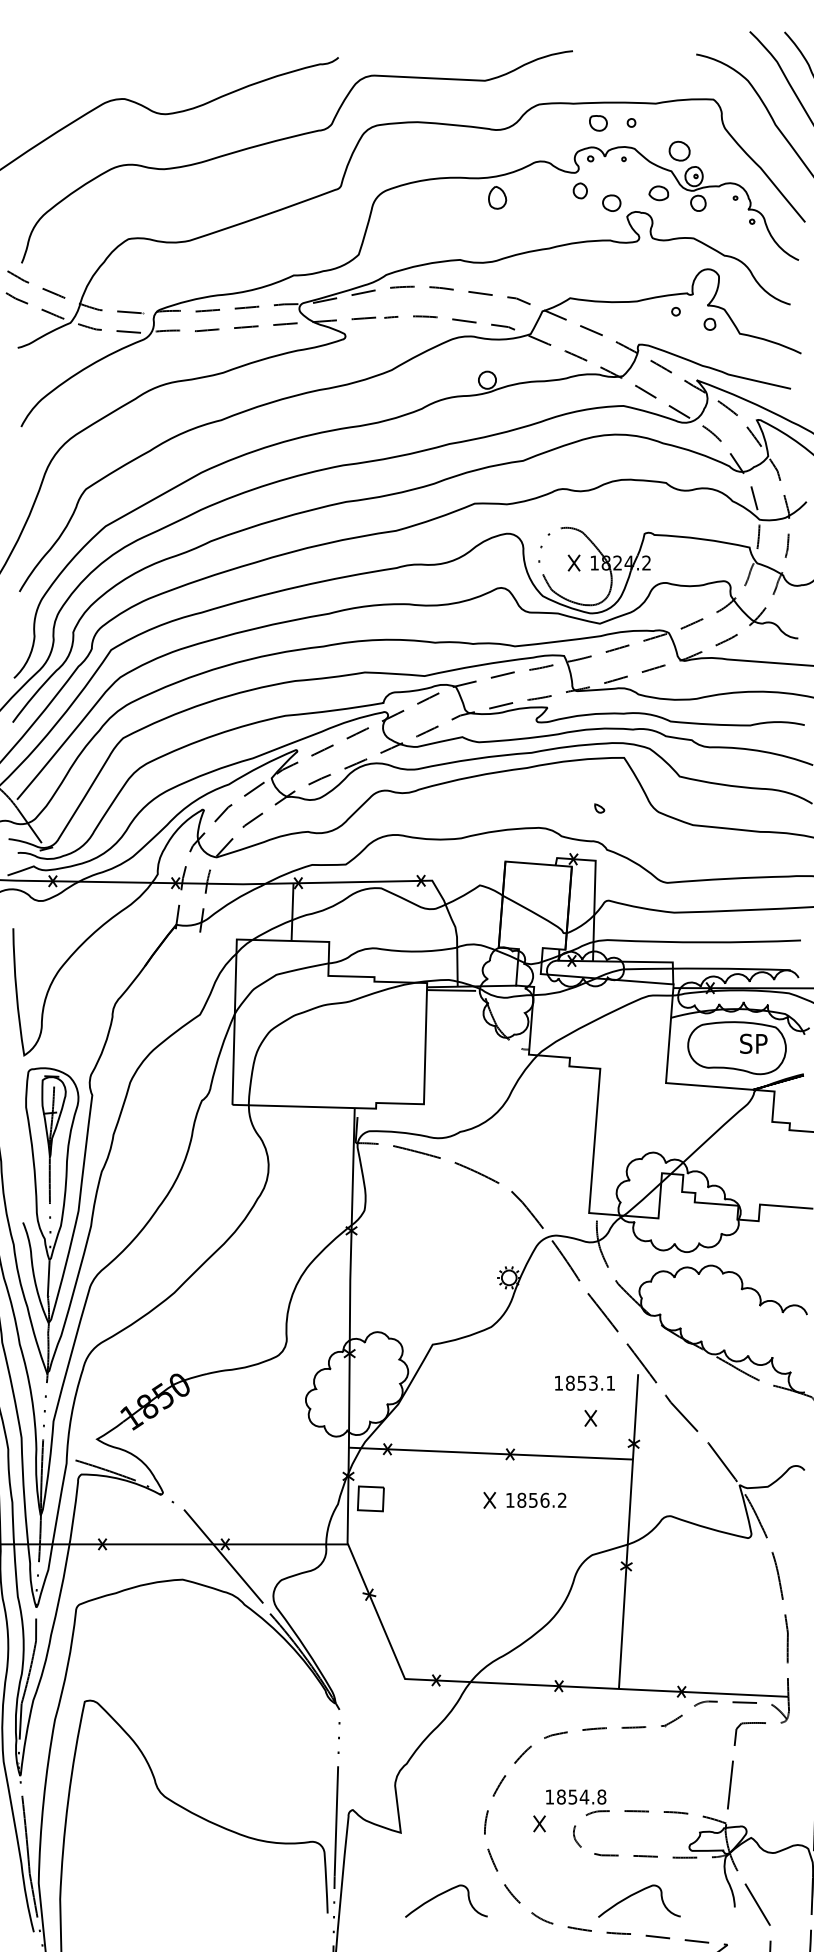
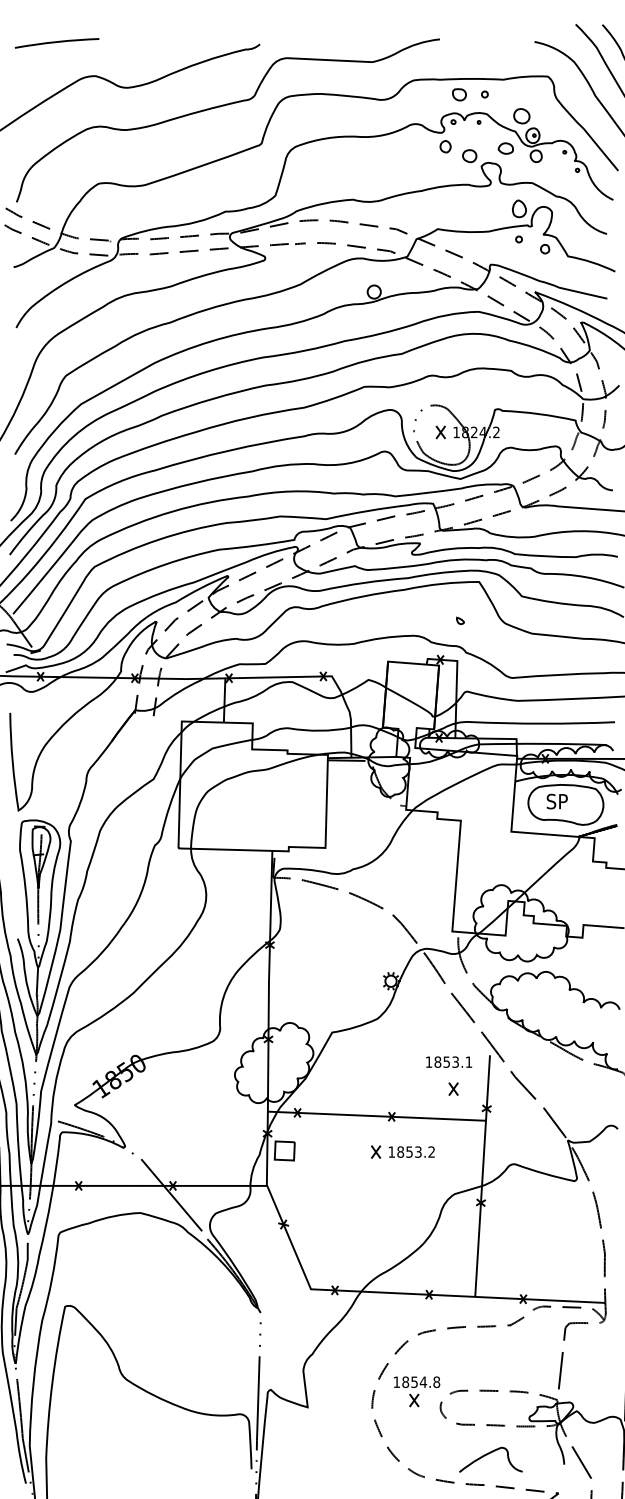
curve: (74, 55) -> (57, 42), added
part: (497, 197) -> (519, 208), moved
text: (753, 1043) -> (557, 801), moved
text: (544, 1499) -> (418, 1151), 1856.2 -> 1853.2
text: (576, 1796) -> (417, 1381), moved
curve: (442, 1894) -> (339, 1454), removed

